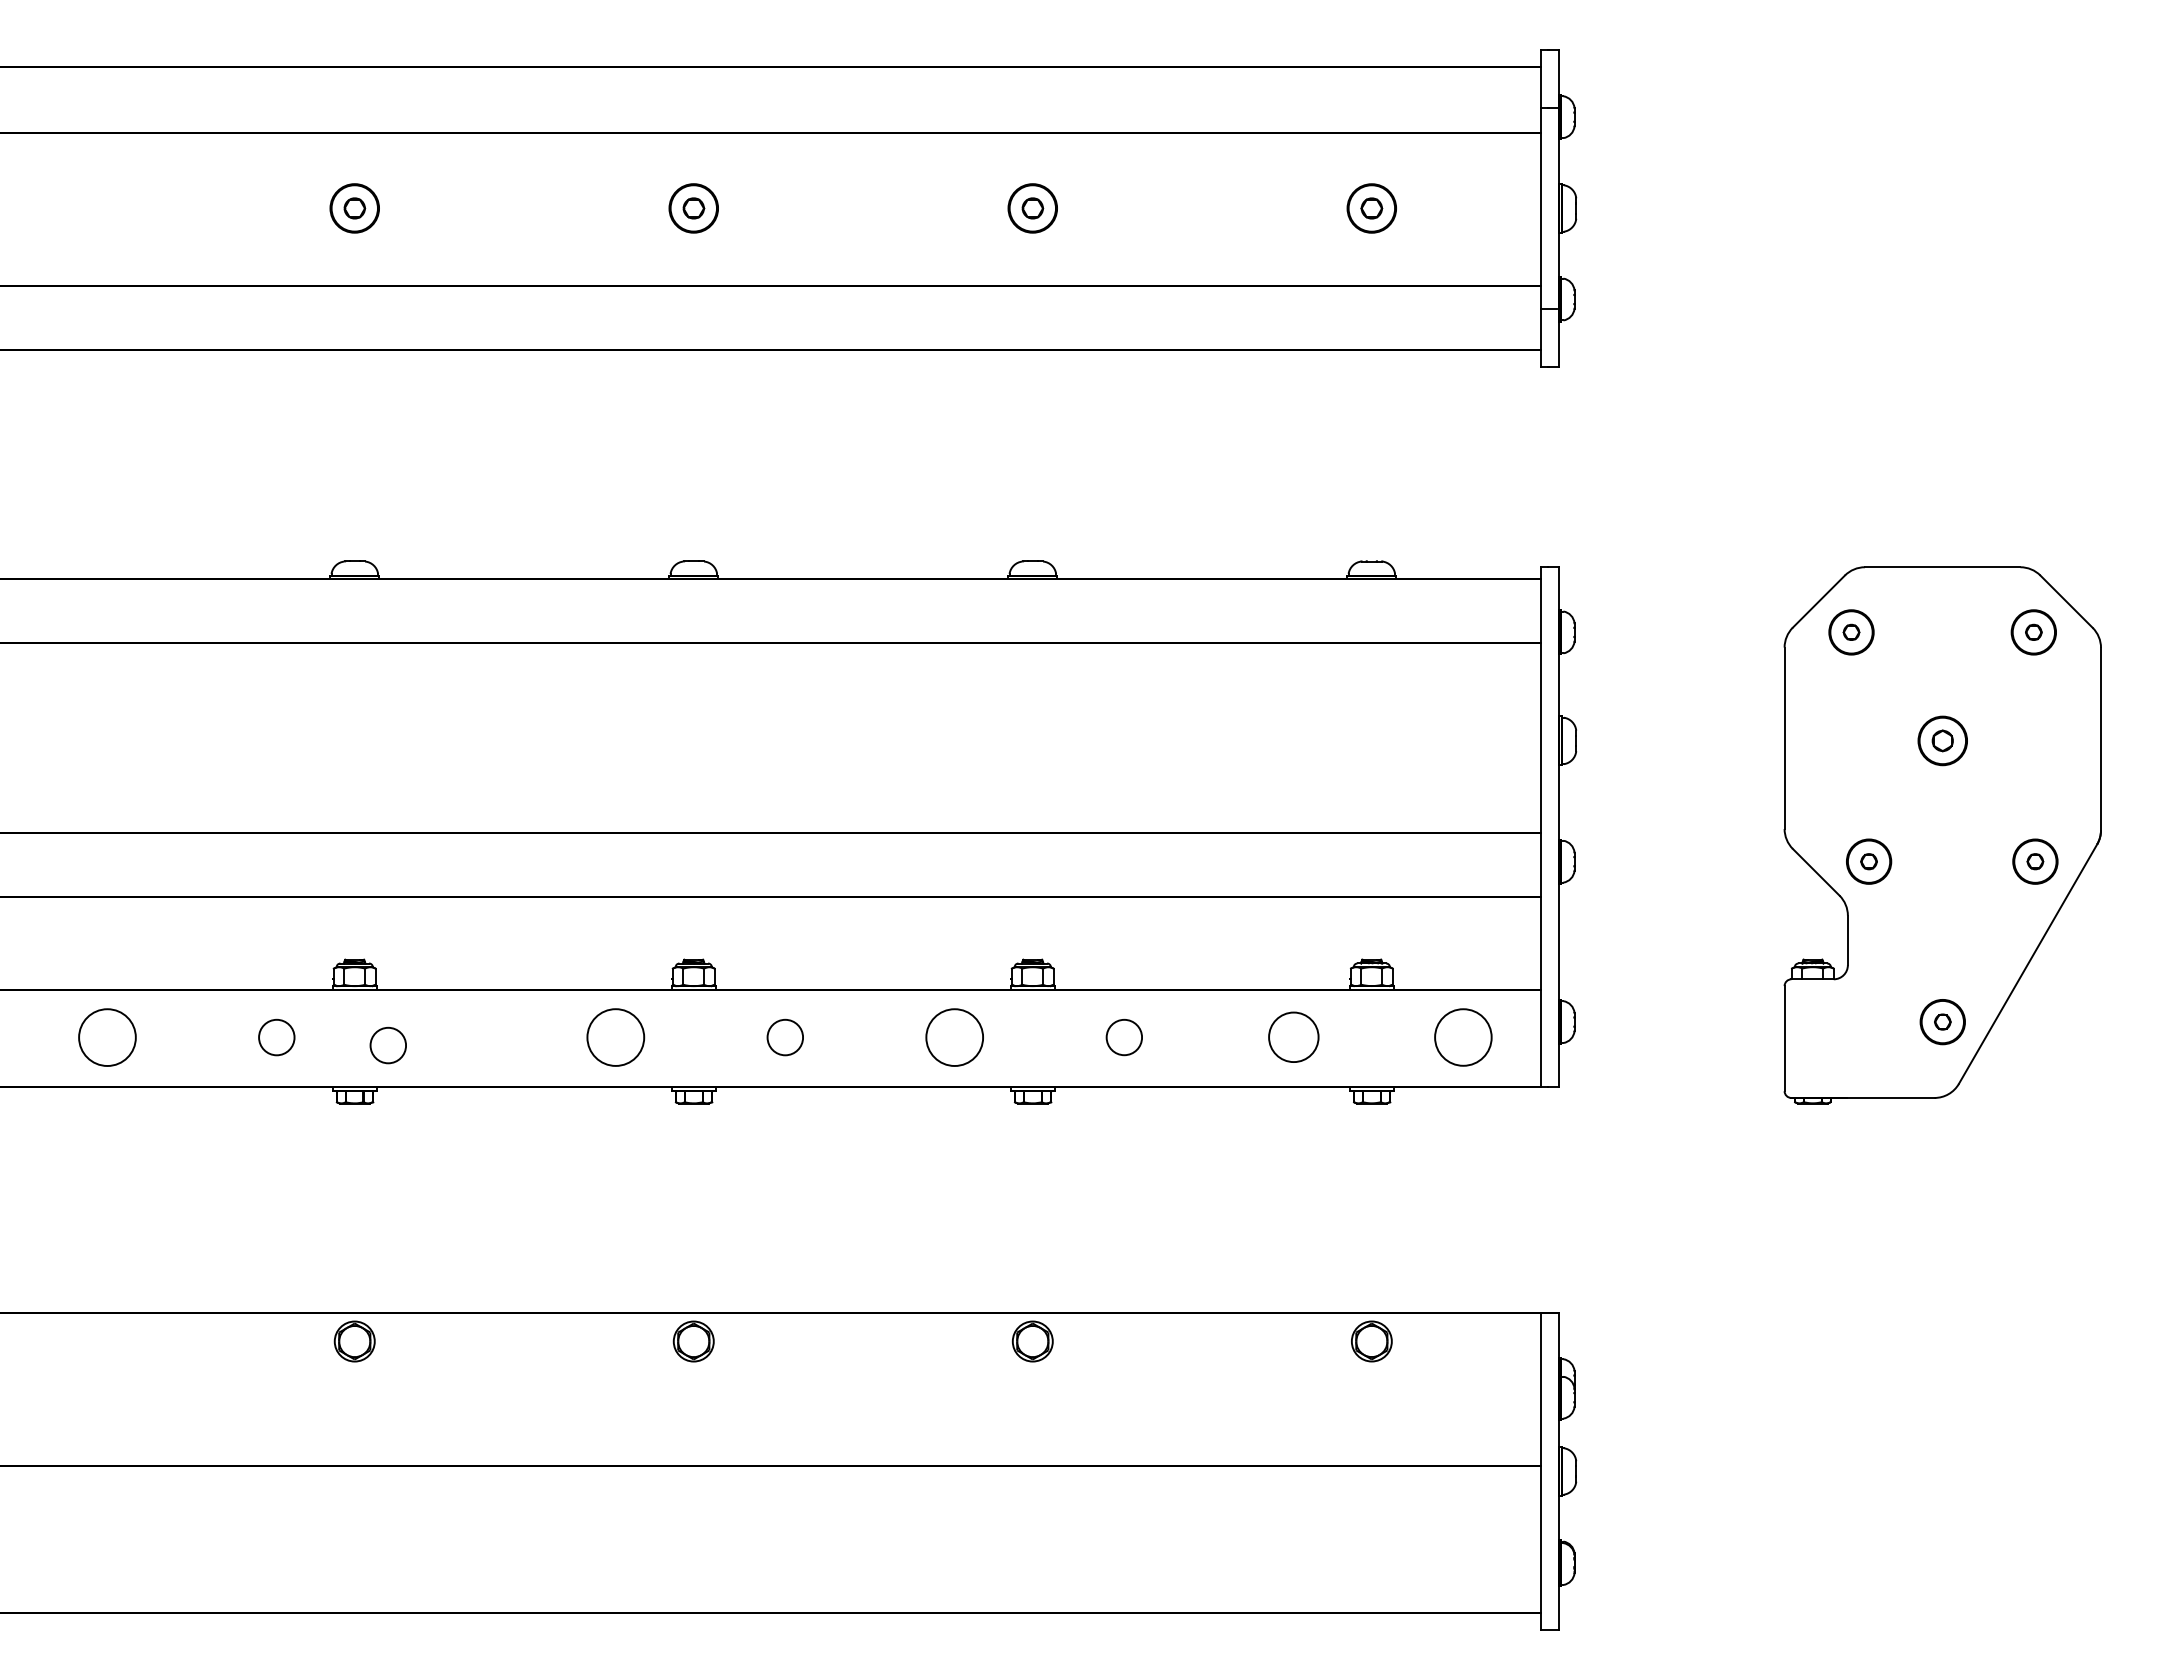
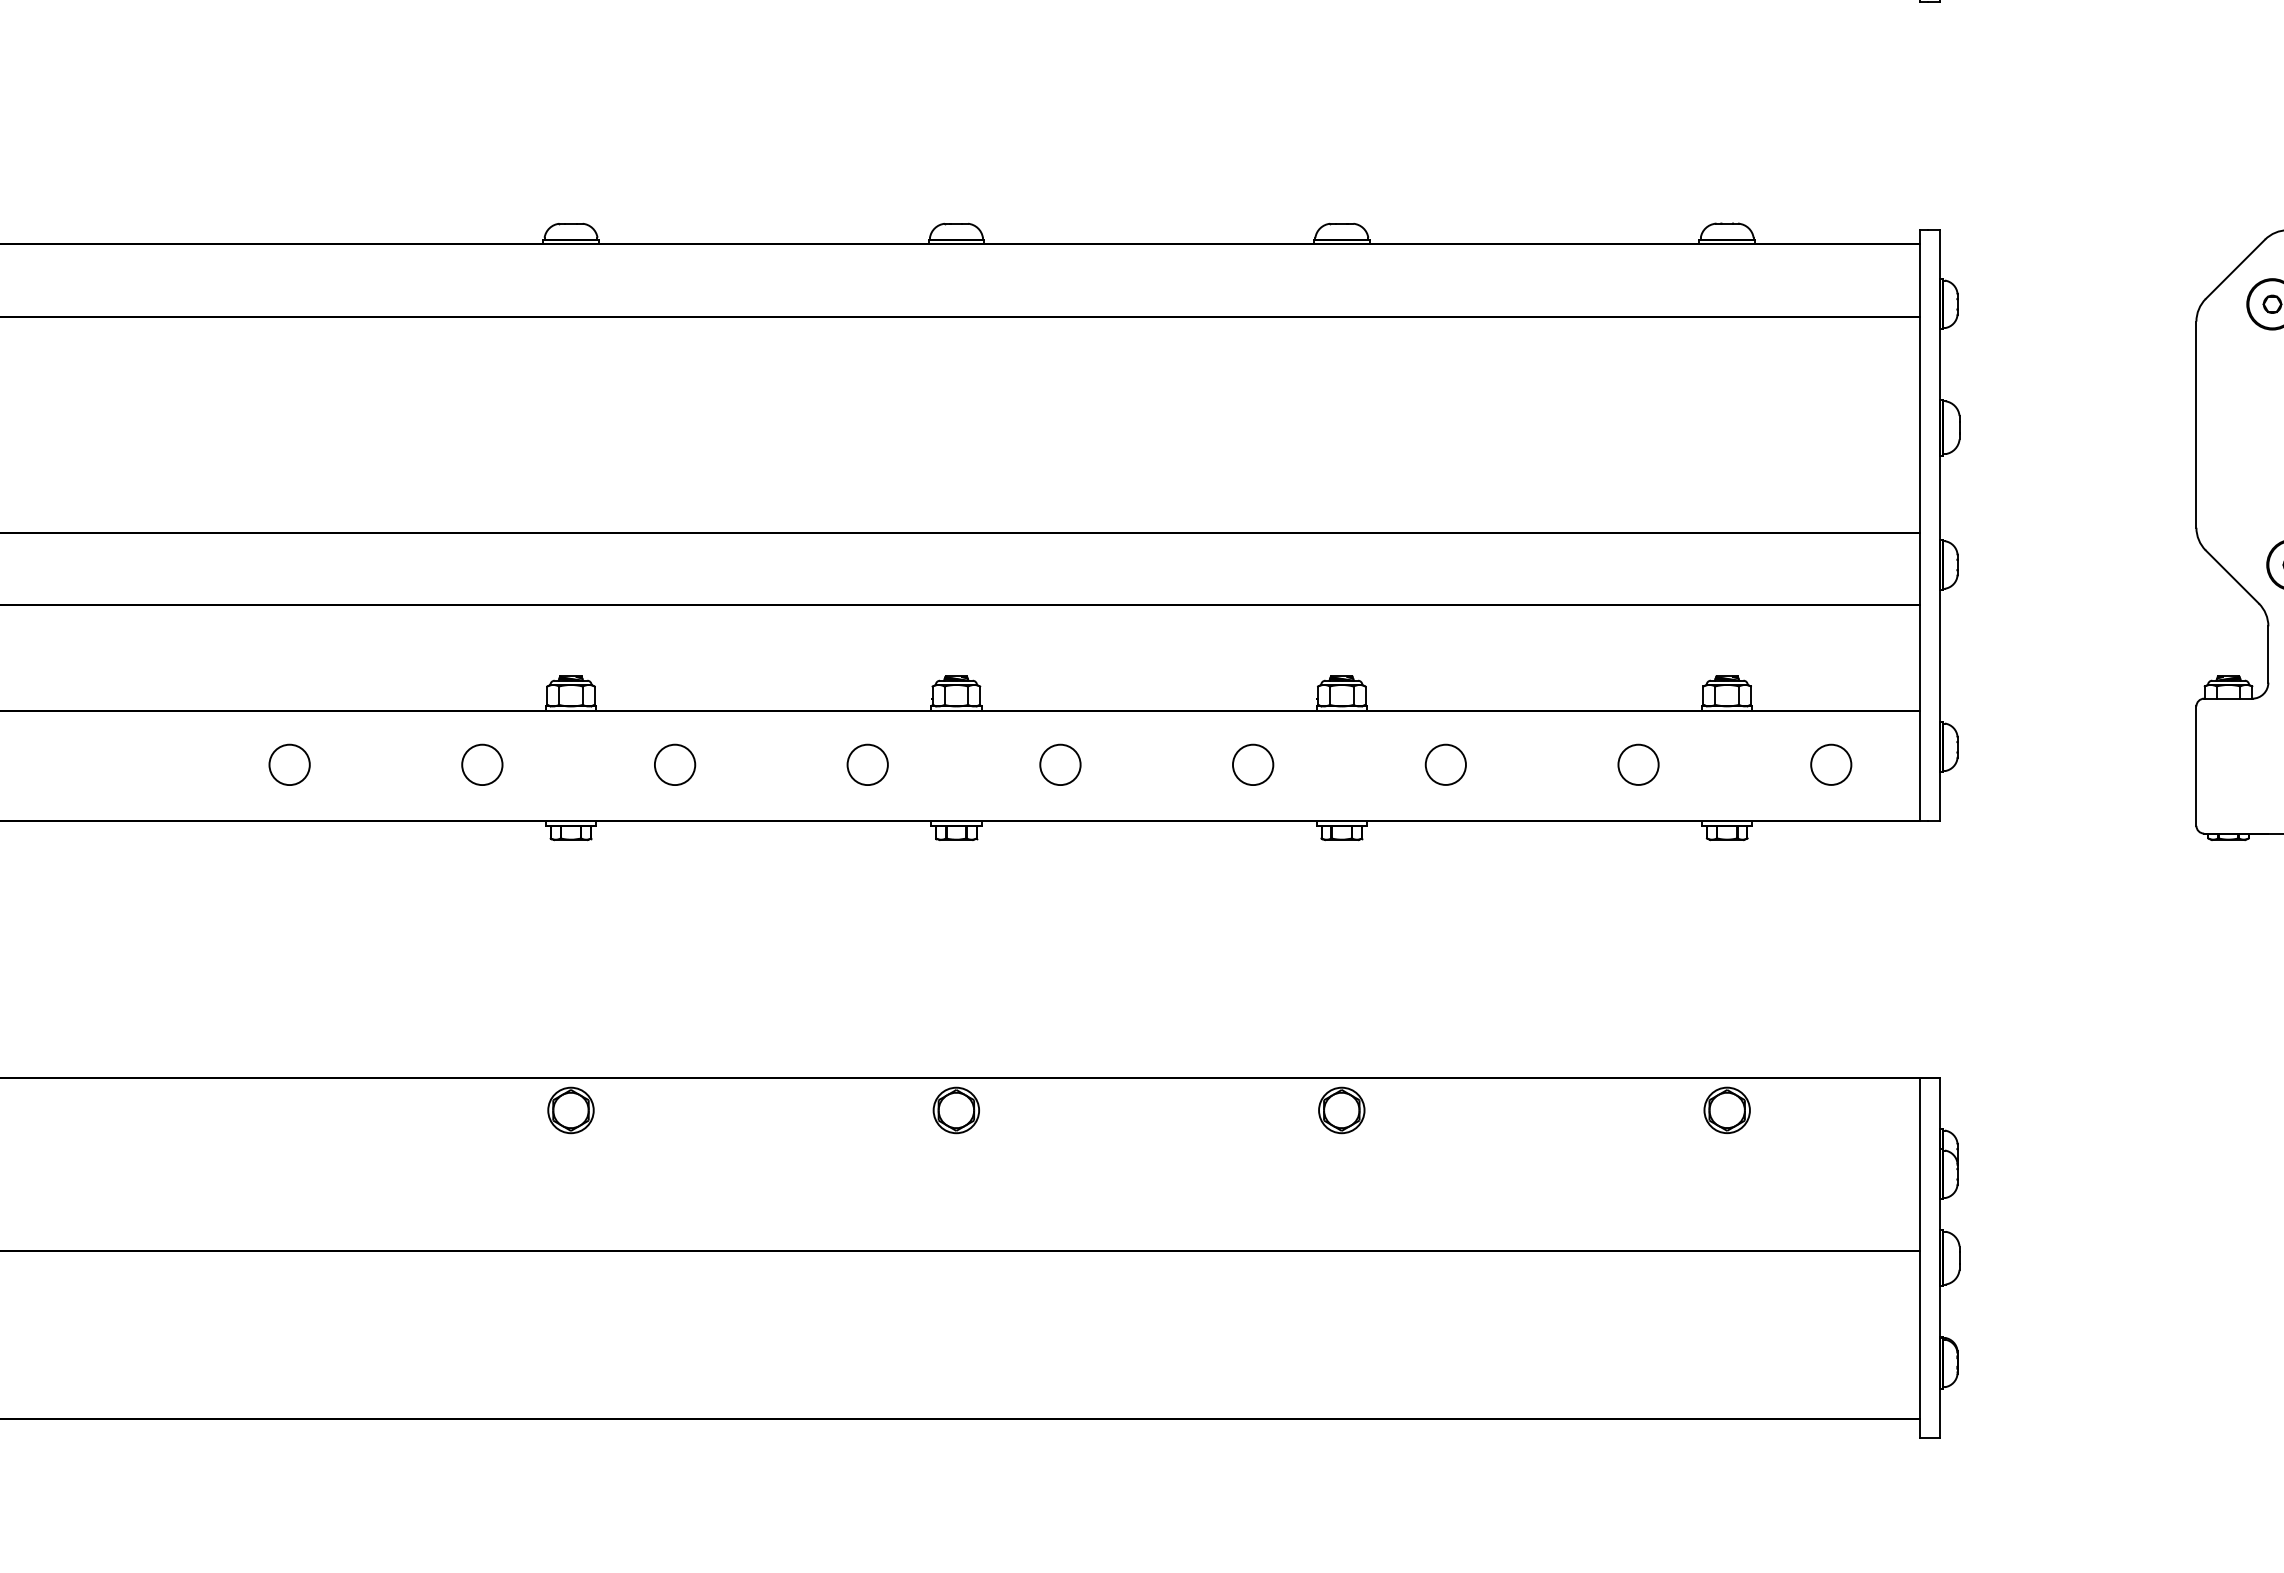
circle: (106, 1037) -> (288, 764), size x0.62
circle: (615, 1037) -> (867, 764), size x0.62
circle: (954, 1037) -> (1252, 764), size x0.62
circle: (1293, 1037) -> (1638, 764), size x0.71
circle: (1463, 1037) -> (1831, 764), size x0.62
circle: (387, 1045) -> (674, 764), moved

